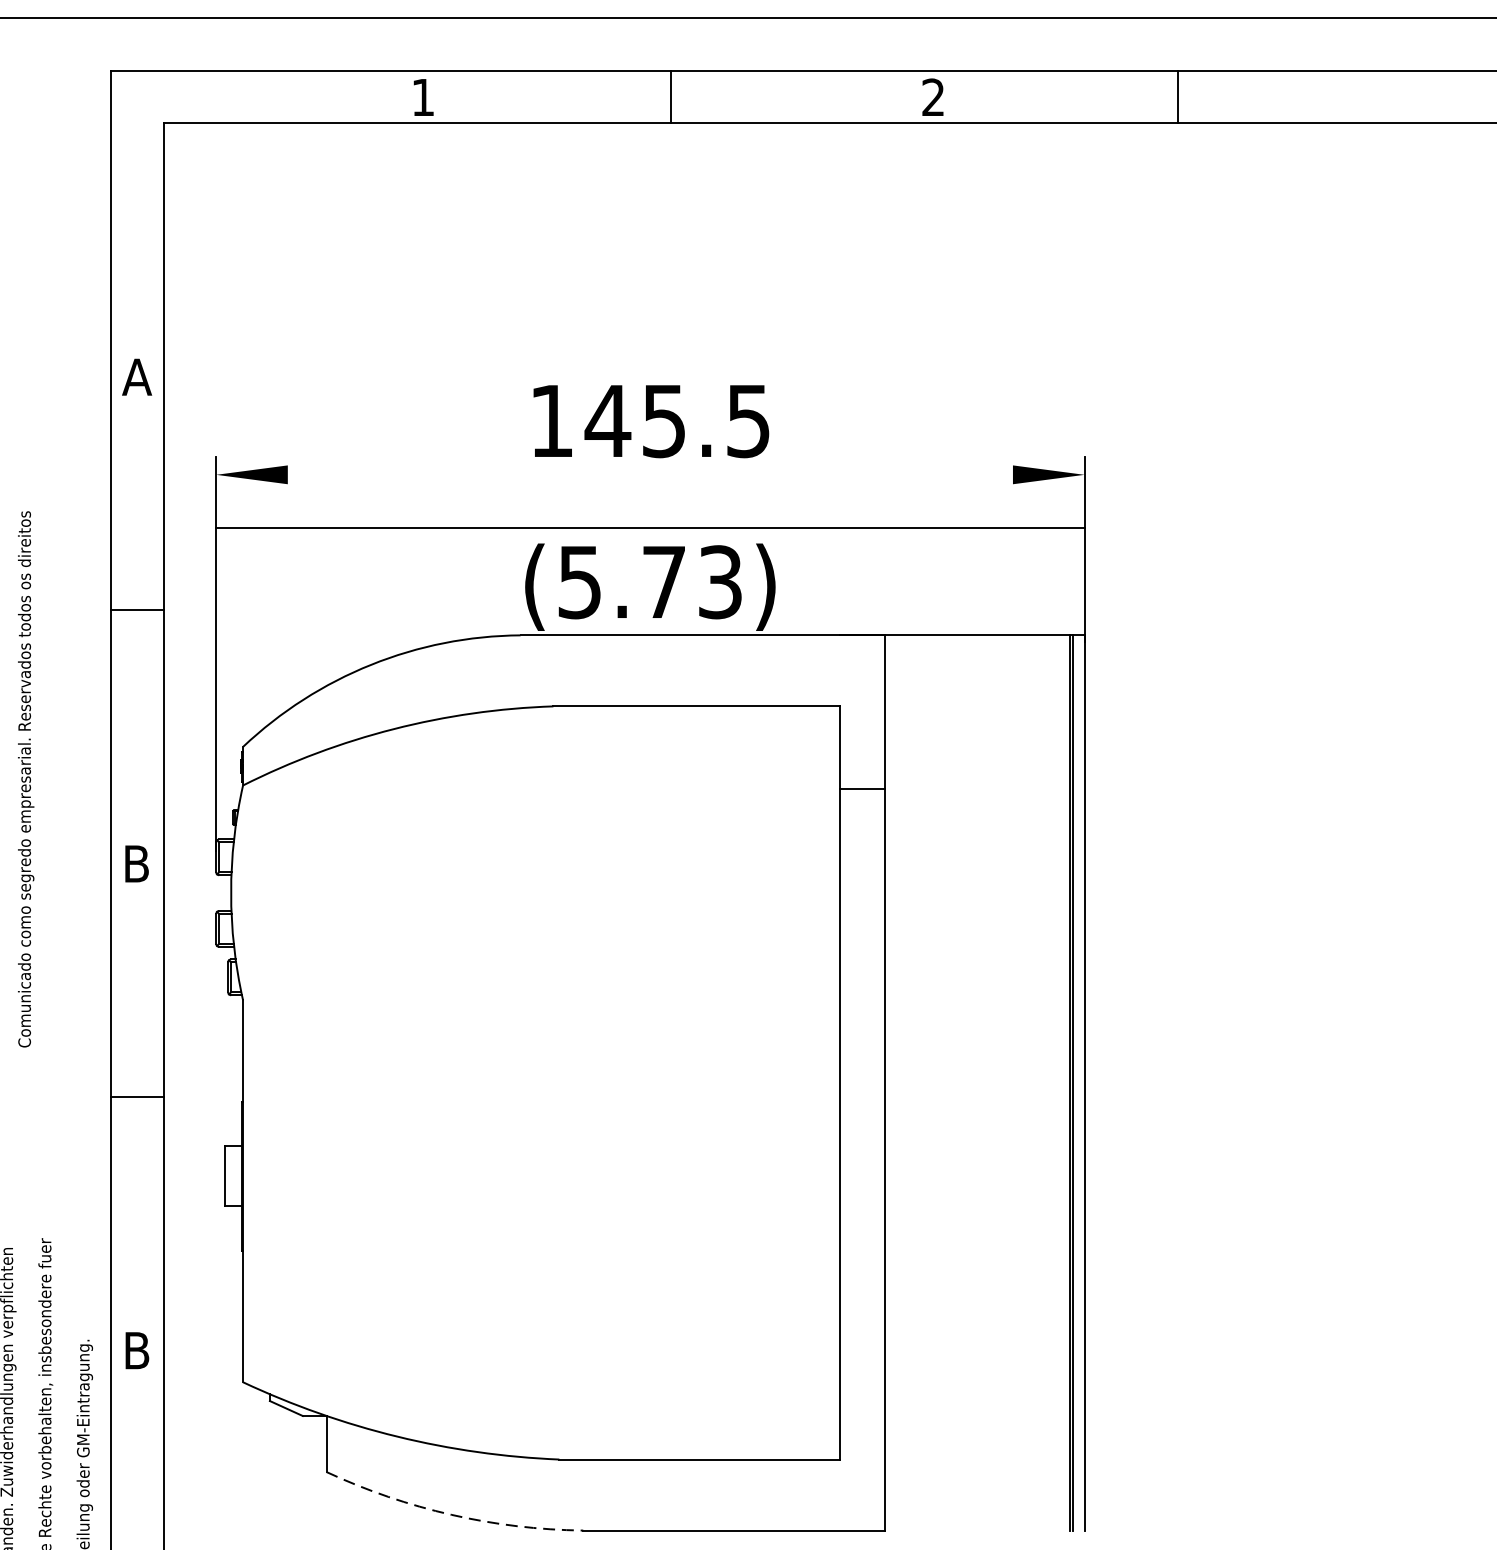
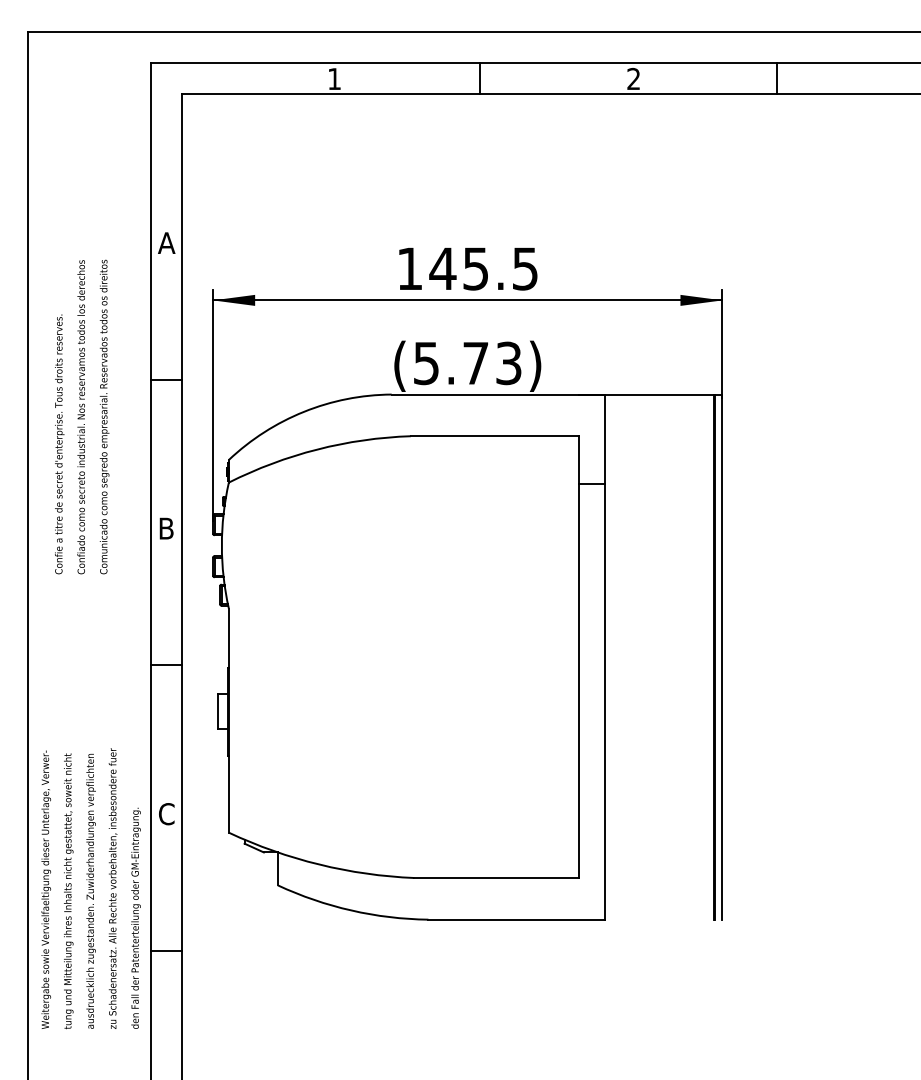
line: (649, 527) -> (467, 300), moved
text: (25, 778) -> (104, 416), moved
text: (136, 1351) -> (166, 814), B -> C
arc: (452, 1514) -> (351, 910), dashed -> solid

